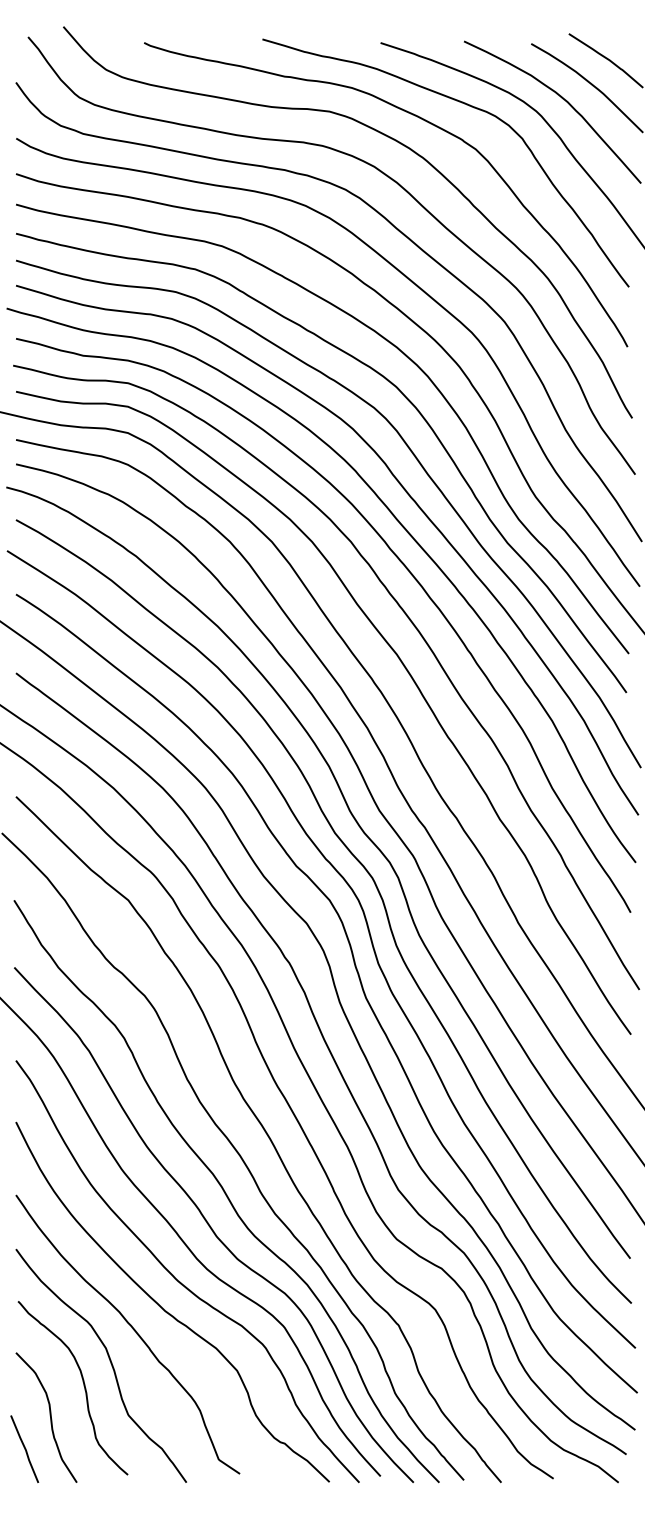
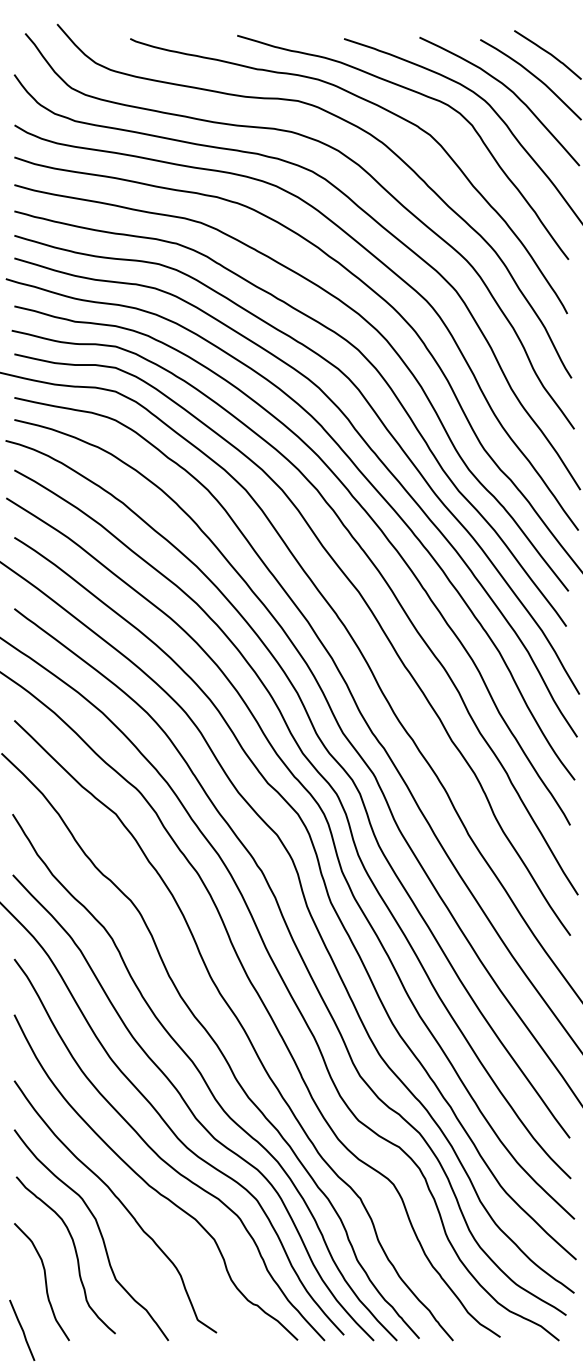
line: (24, 1448) -> (22, 1329), moved

